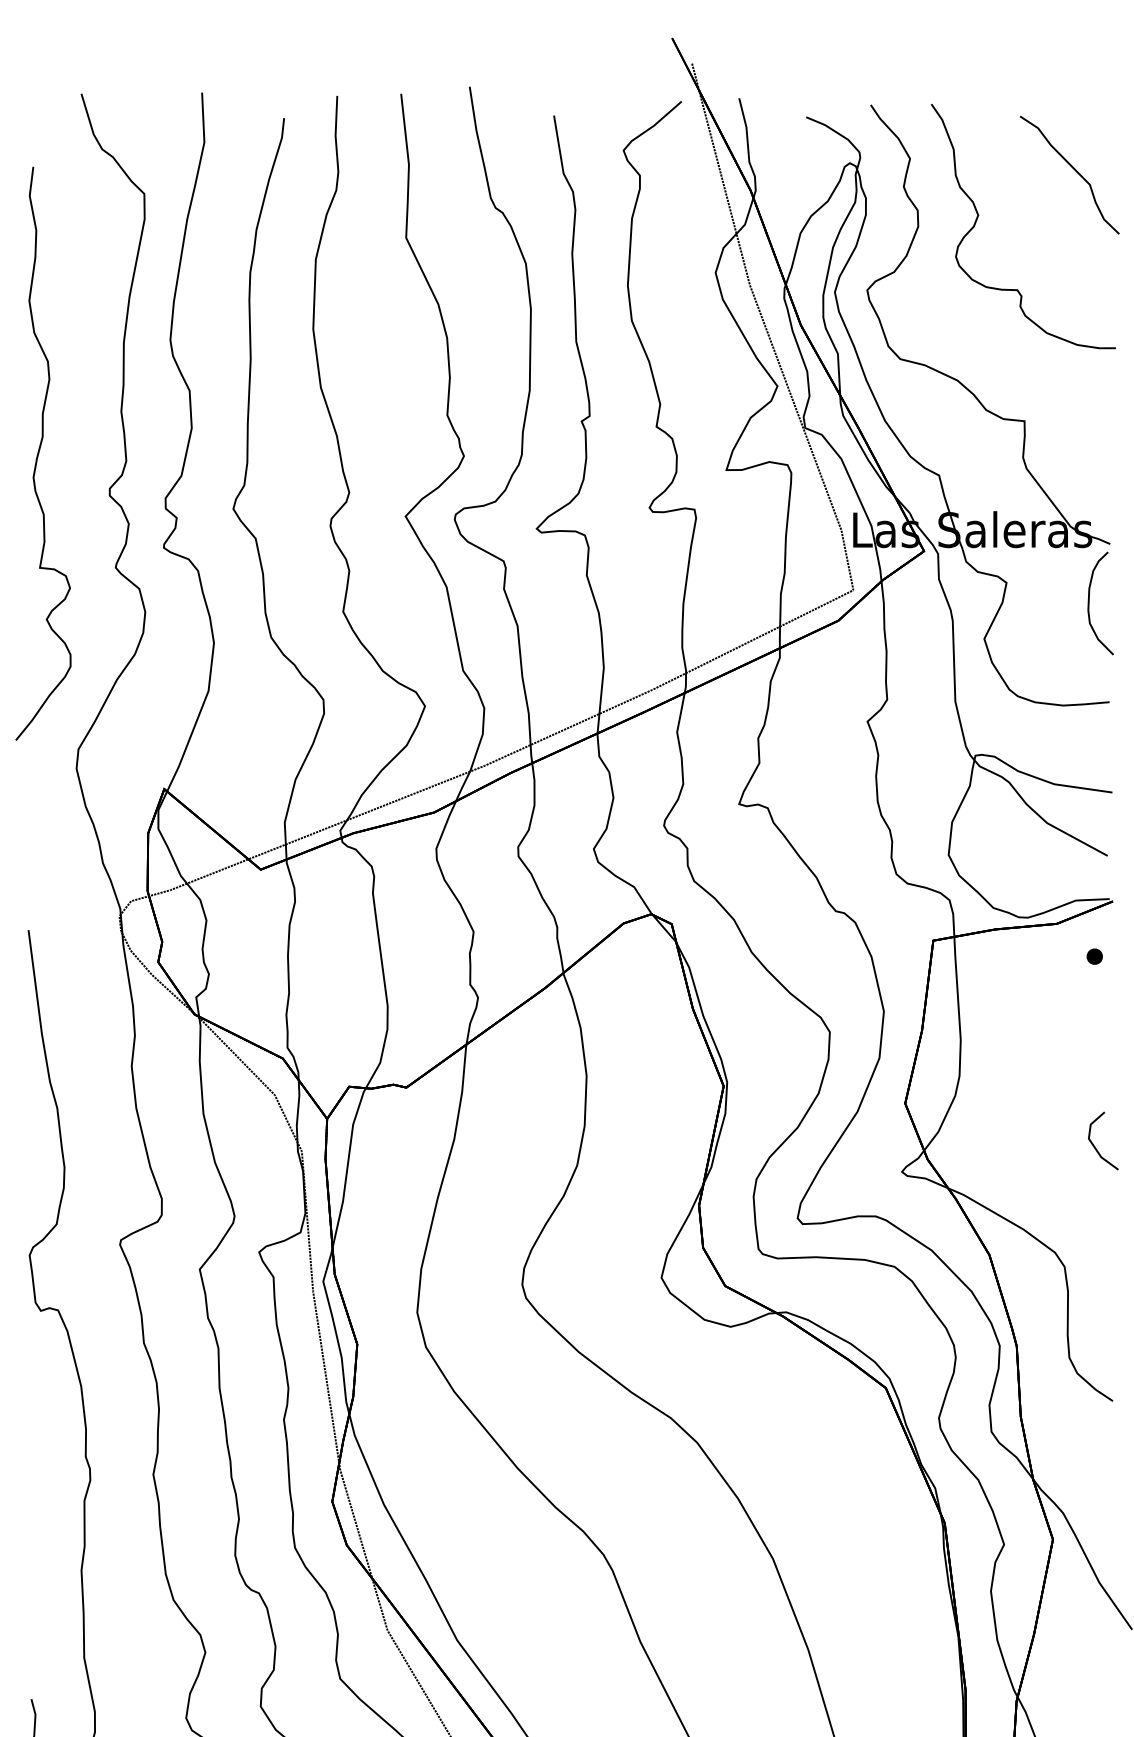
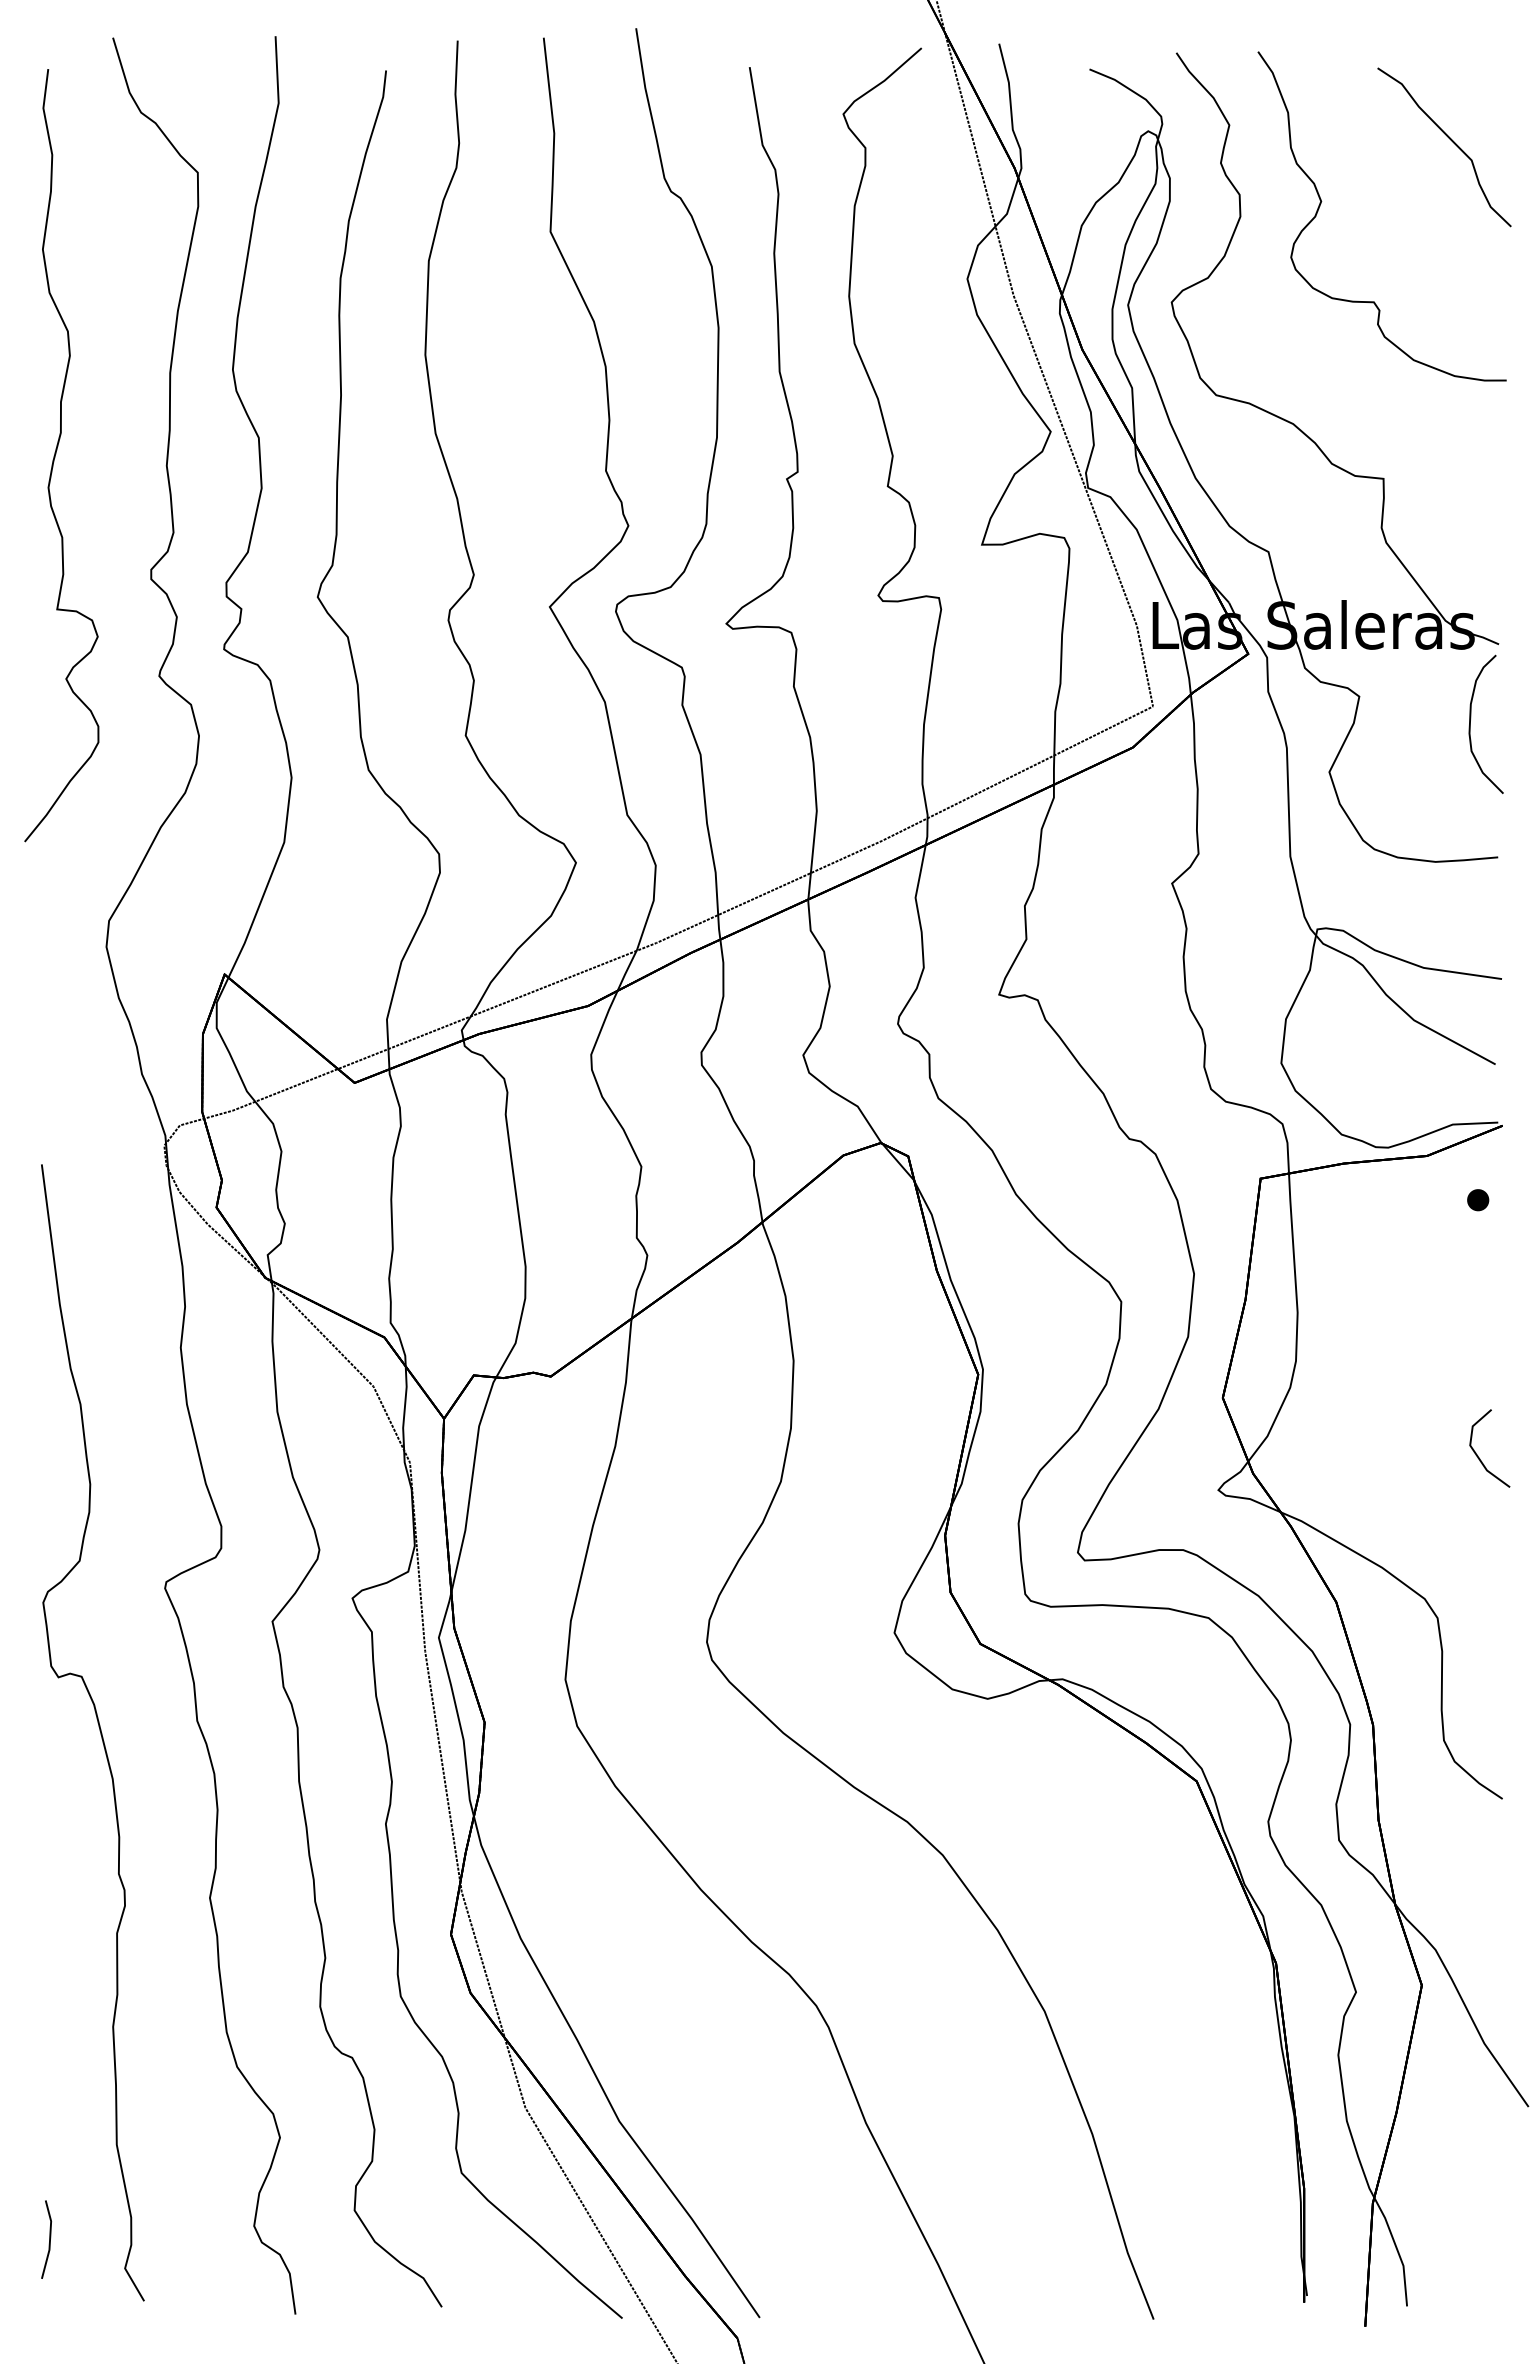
curve: (39, 452) -> (56, 454), moved

